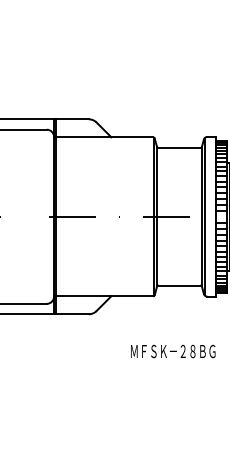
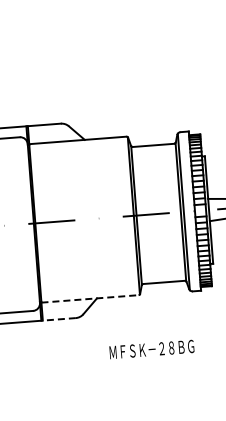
line: (104, 296) -> (90, 299), solid -> dashed
line: (72, 314) -> (59, 319), solid -> dashed
text: (173, 351) -> (152, 349), moved

